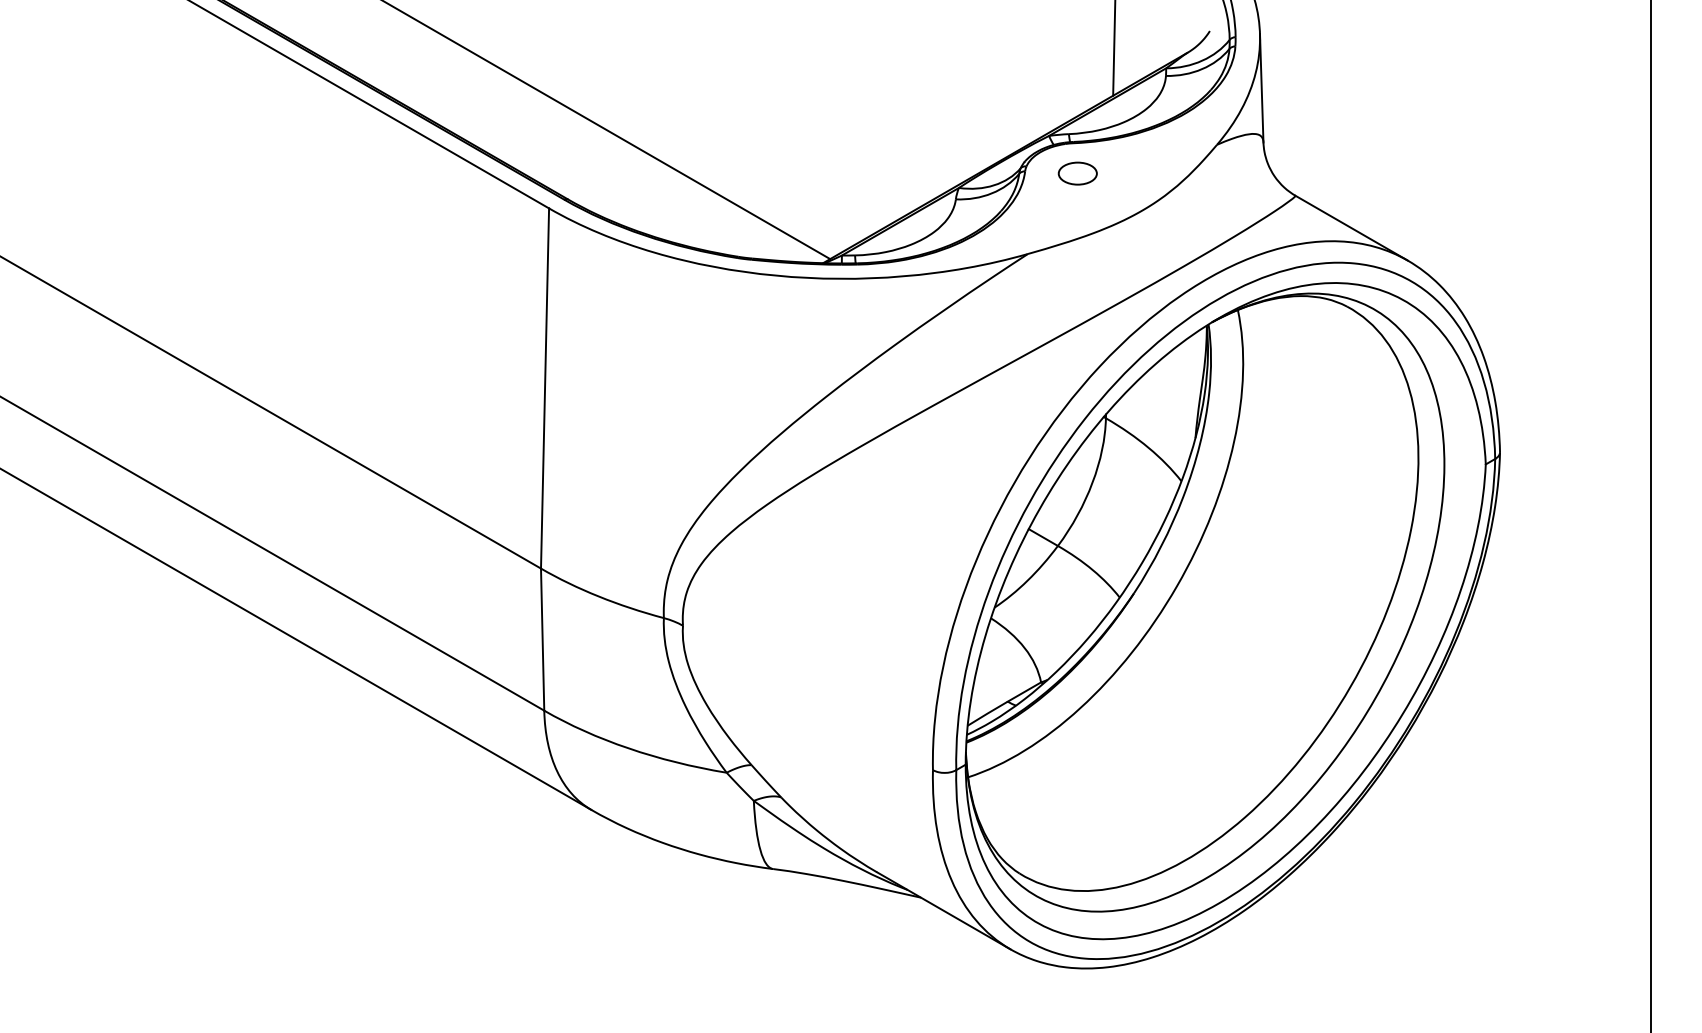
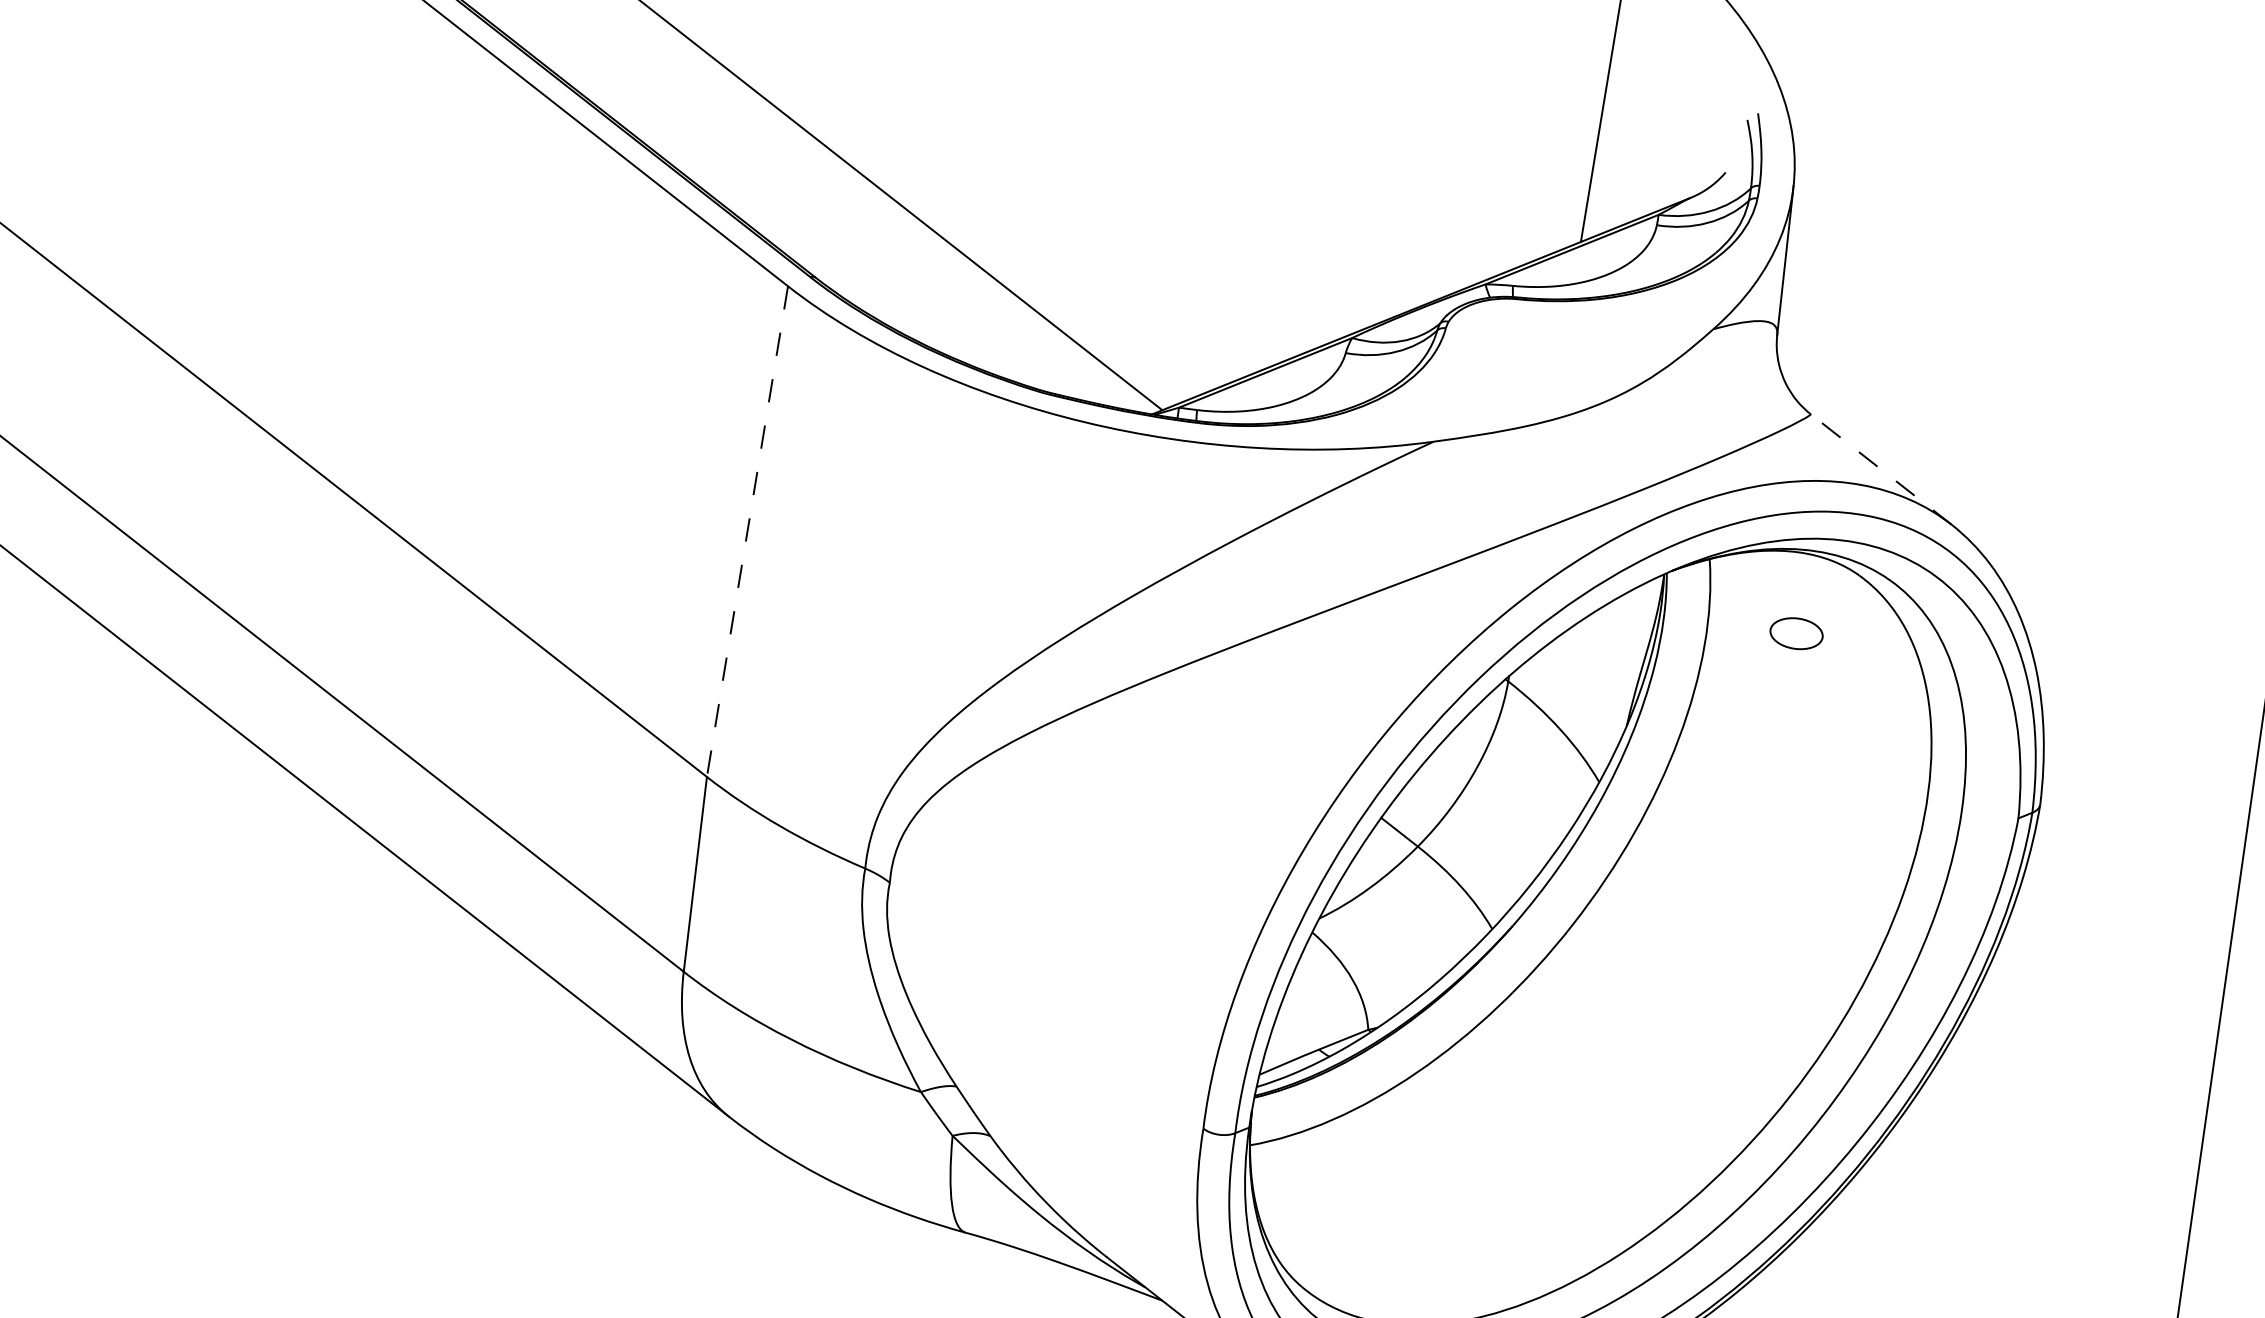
part: (1077, 173) -> (1796, 633), moved
line: (1351, 228) -> (1880, 469), solid -> dashed
line: (545, 389) -> (747, 533), solid -> dashed

